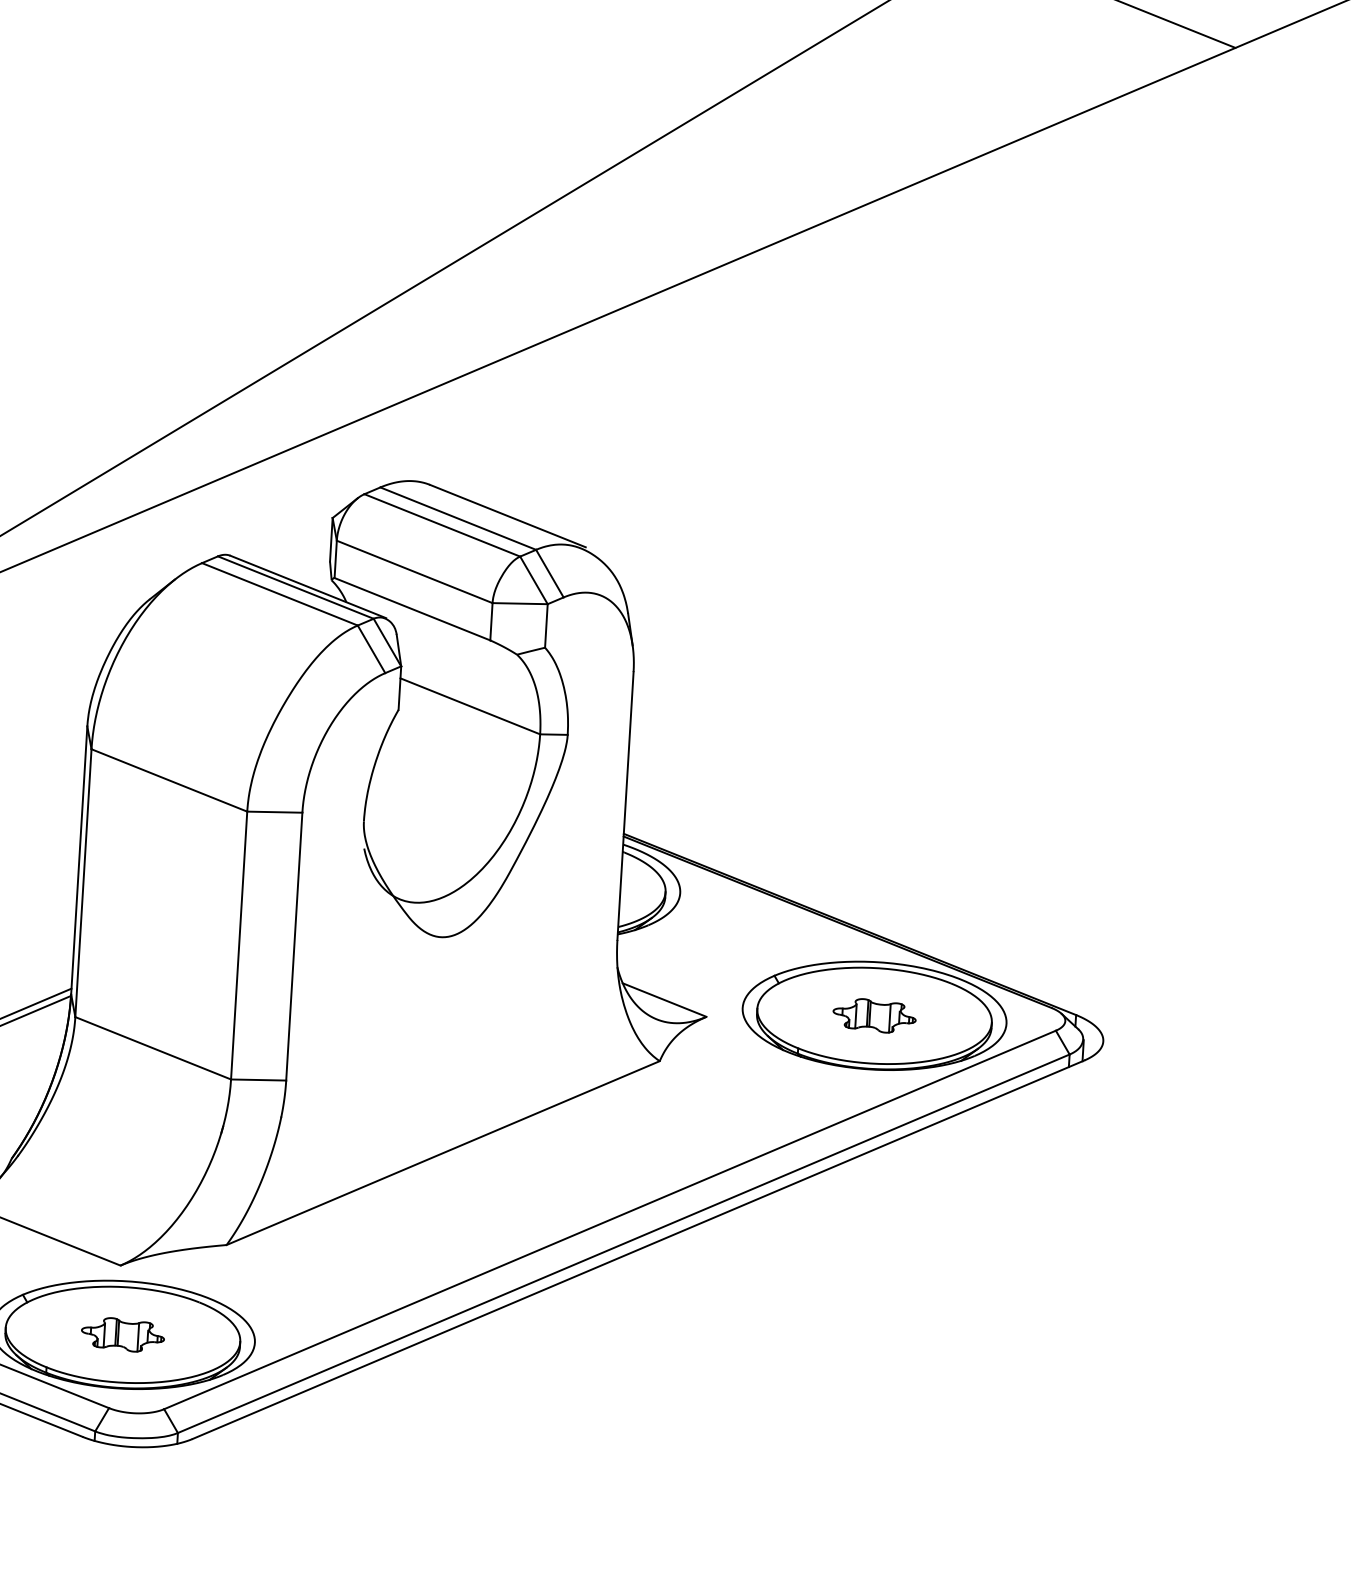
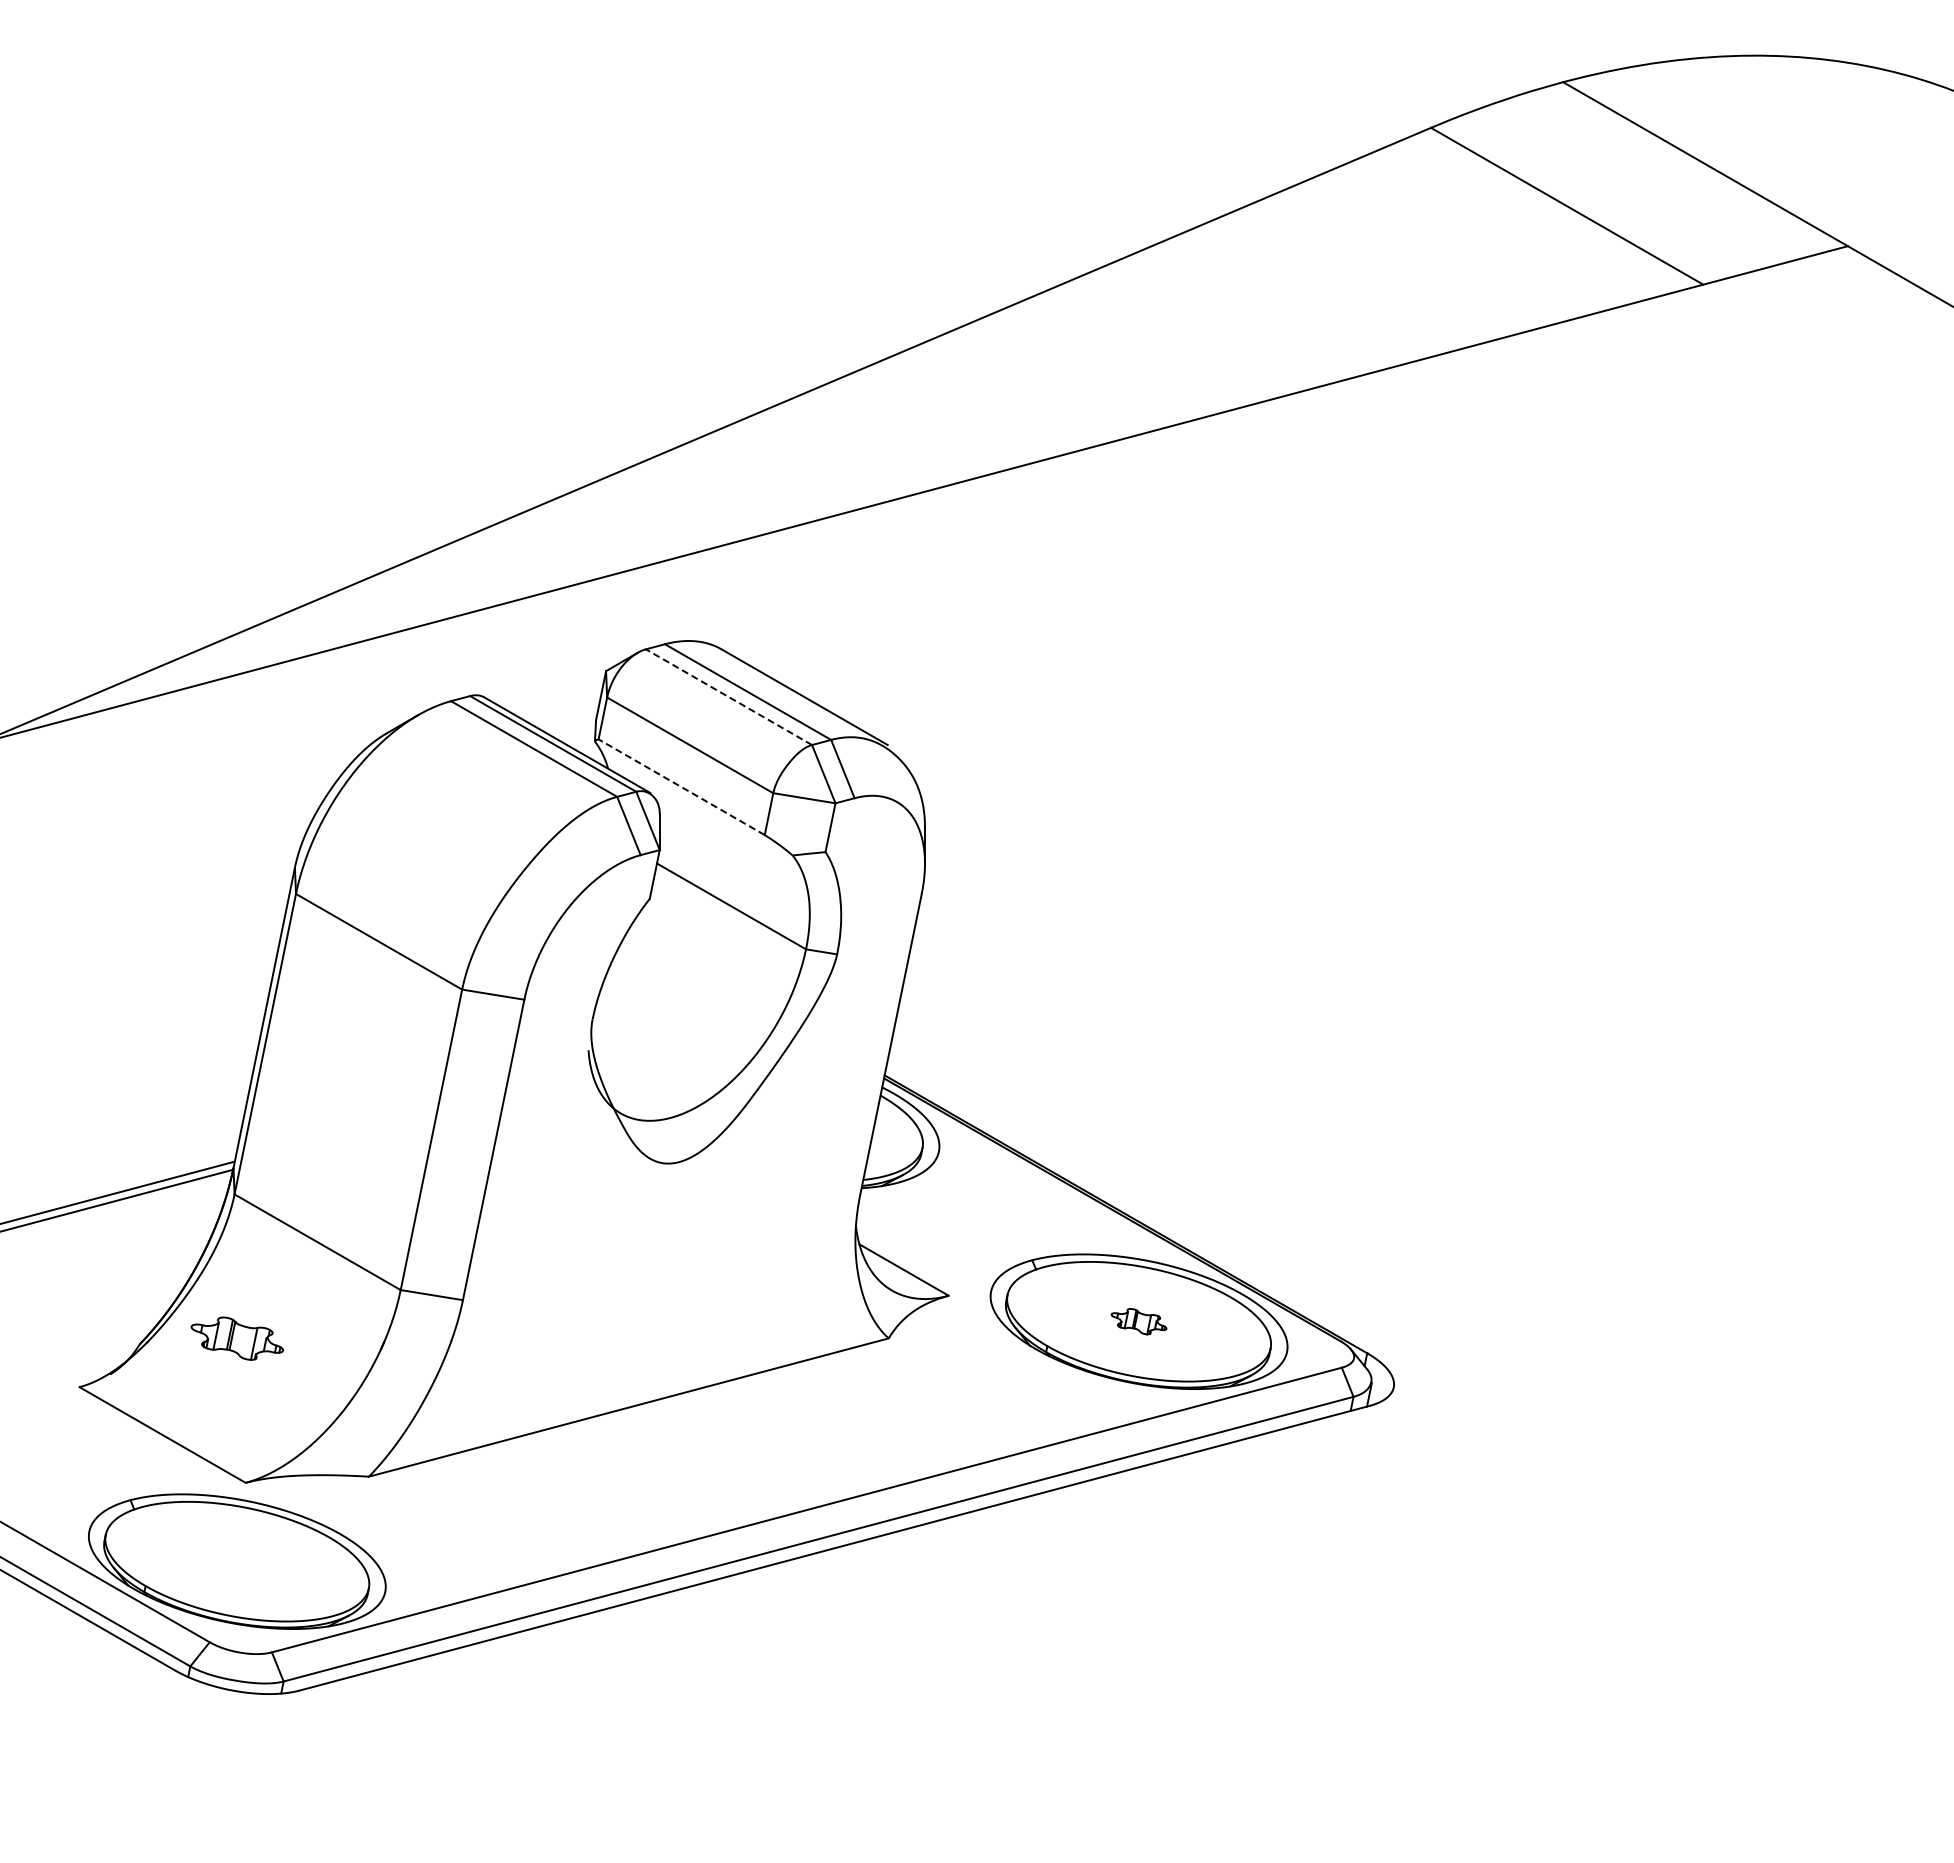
line: (441, 525) -> (728, 697), solid -> dashed
line: (412, 609) -> (681, 787), solid -> dashed
part: (874, 1015) -> (1138, 1321), size x0.6
part: (122, 1334) -> (236, 1338), moved

